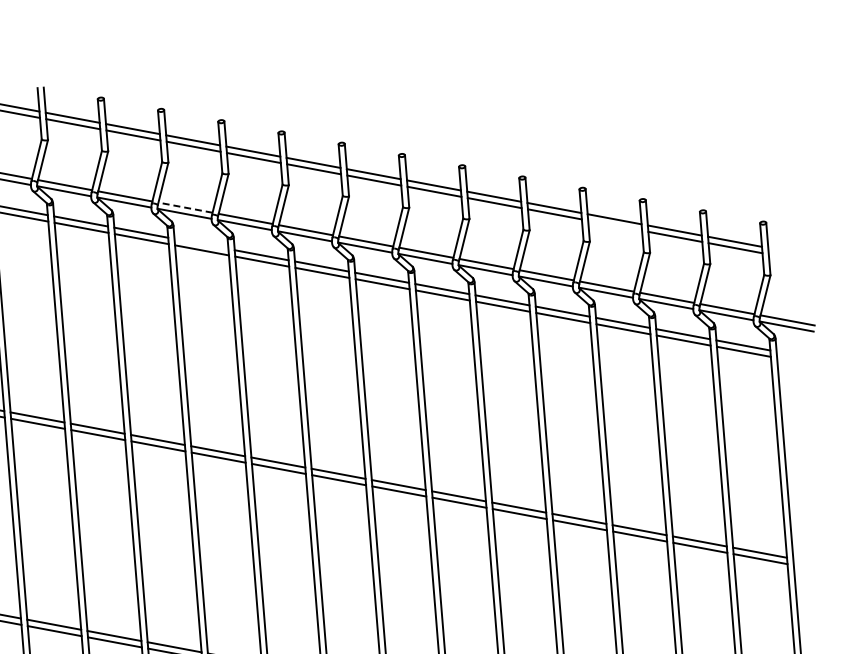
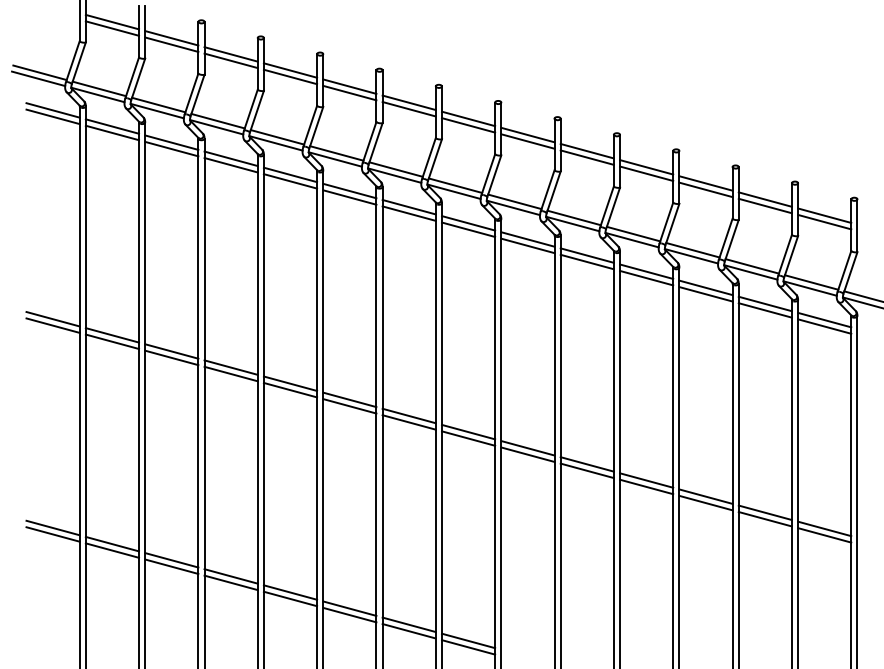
line: (185, 207) -> (277, 137), dashed -> solid
line: (614, 225) -> (705, 189), added
line: (201, 243) -> (290, 174), added

